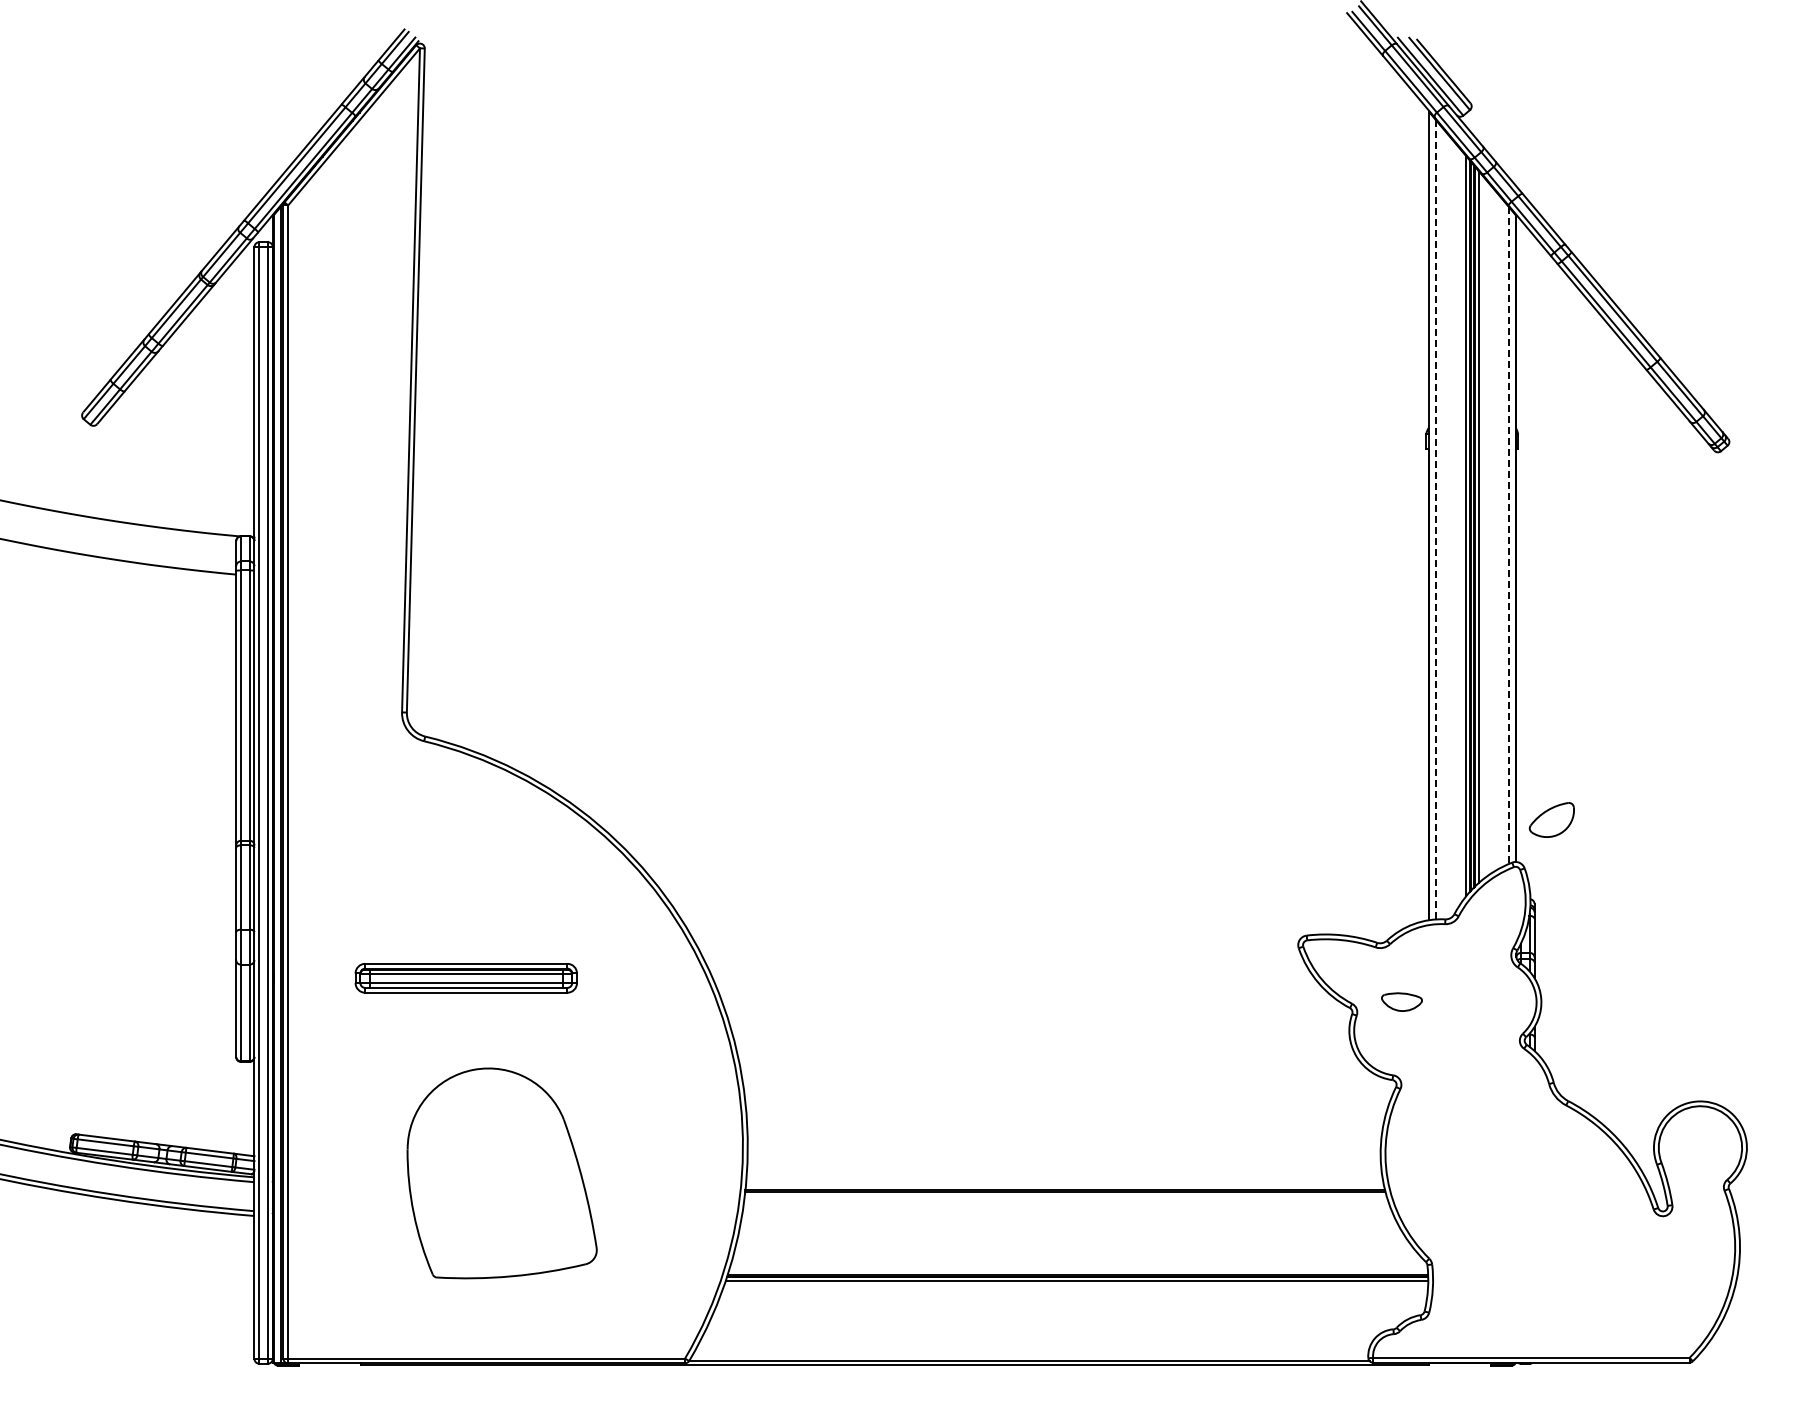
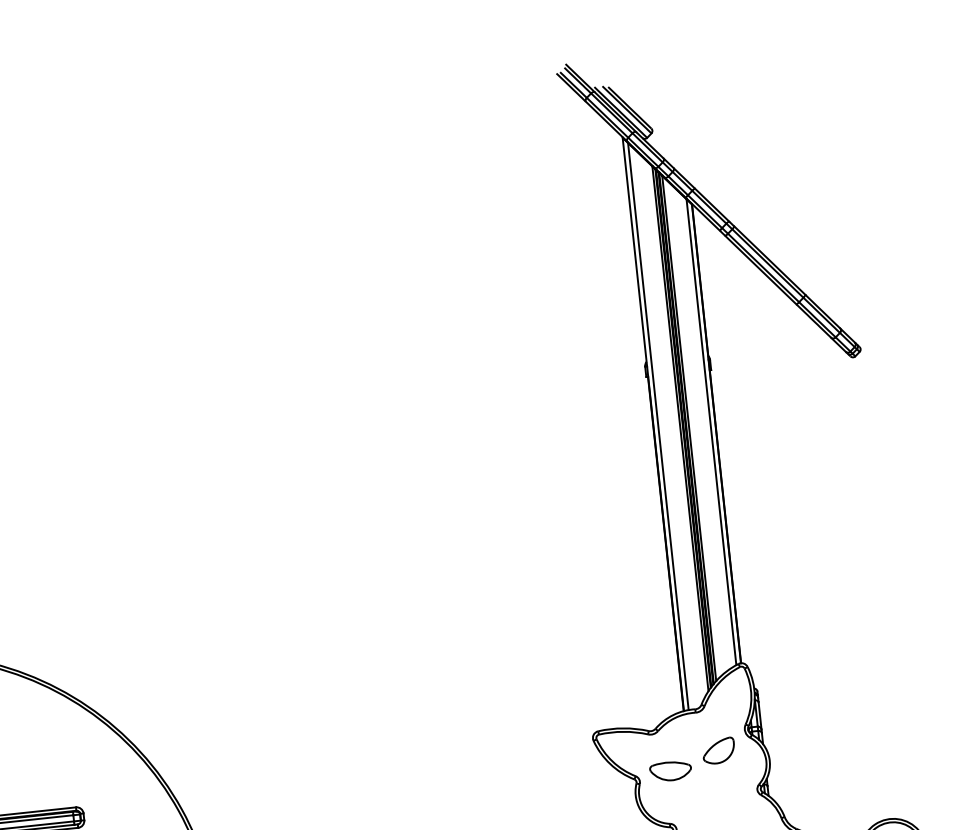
line: (1435, 519) -> (658, 426), dashed -> solid
line: (1509, 536) -> (711, 432), dashed -> solid
part: (1551, 819) -> (718, 750), moved
part: (1401, 1001) -> (670, 770), size x1.43

